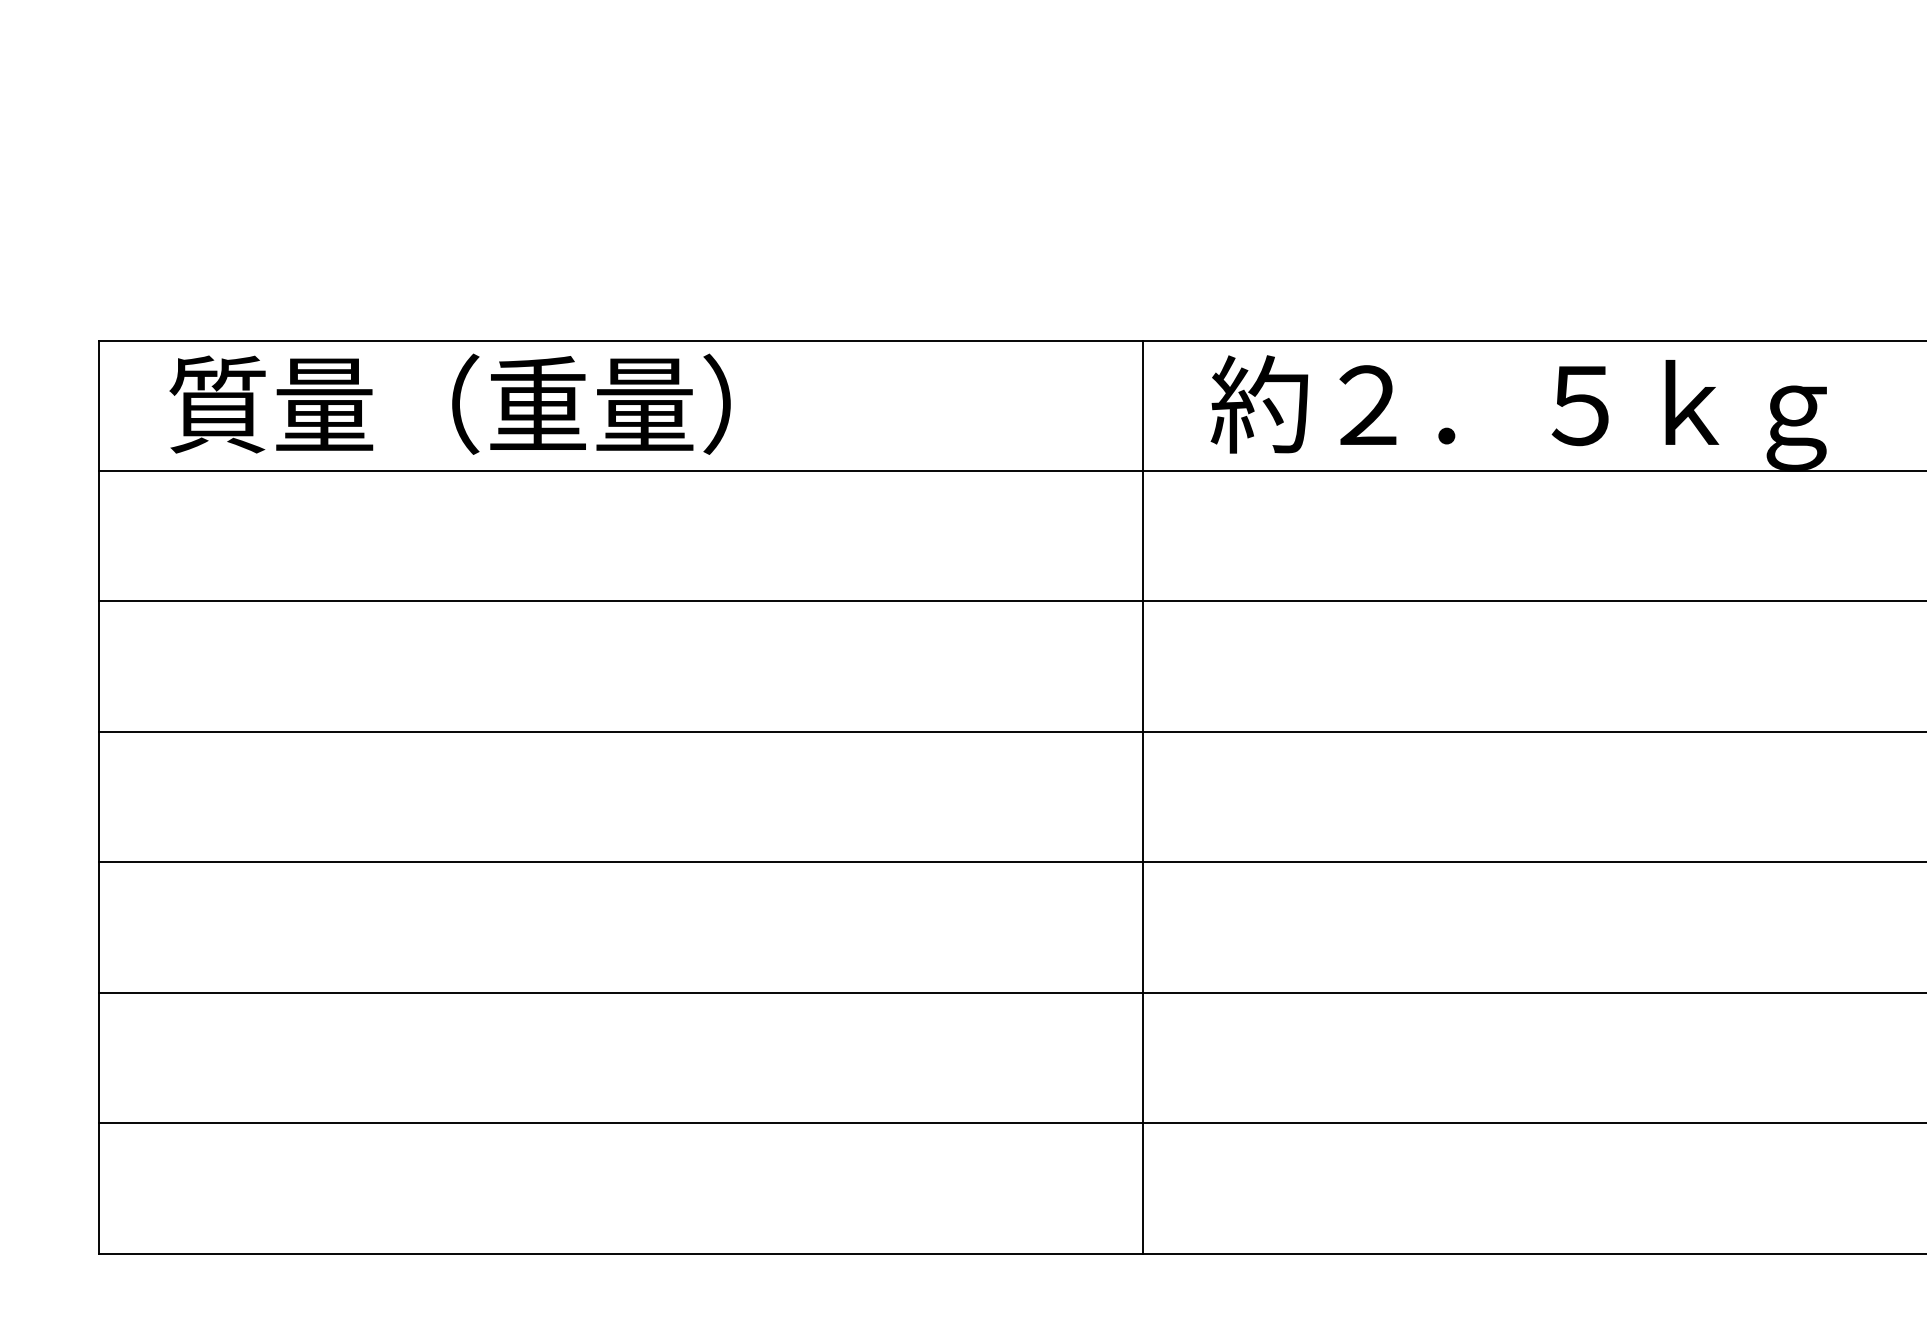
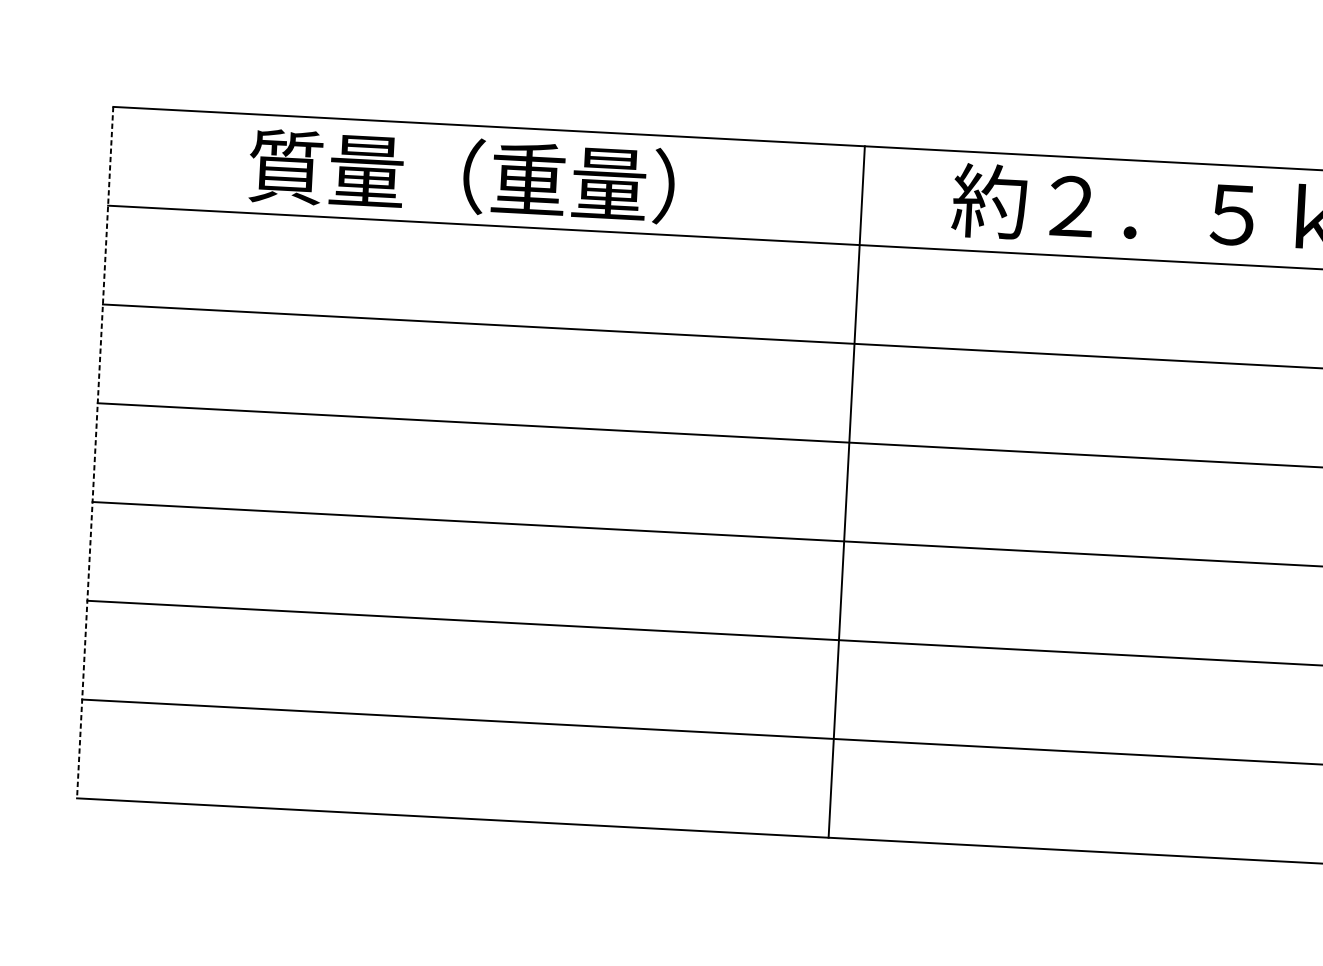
text: (449, 403) -> (461, 175), moved
line: (1142, 796) -> (846, 491), moved
line: (99, 797) -> (95, 452), solid -> dashed

